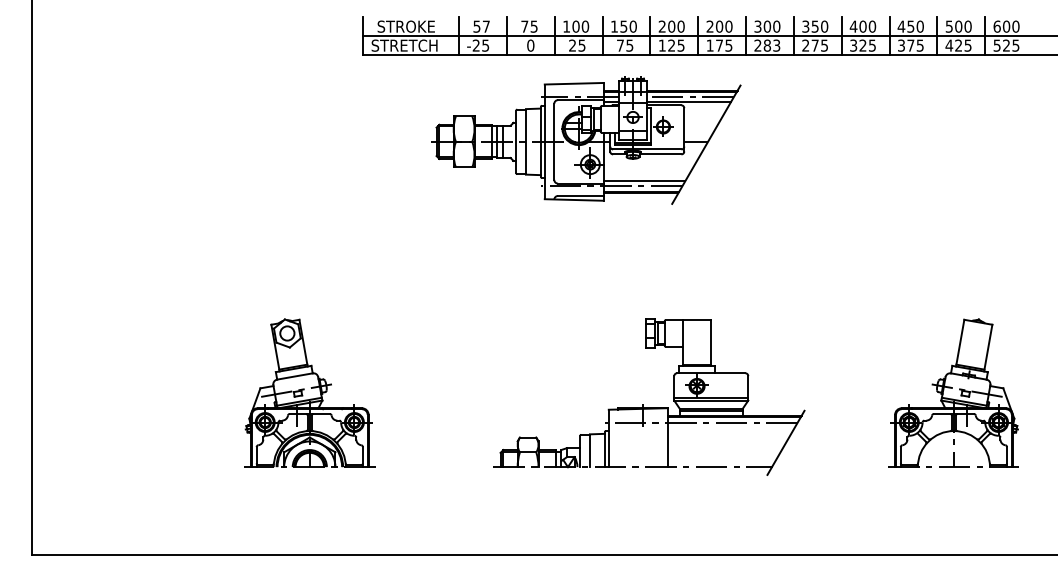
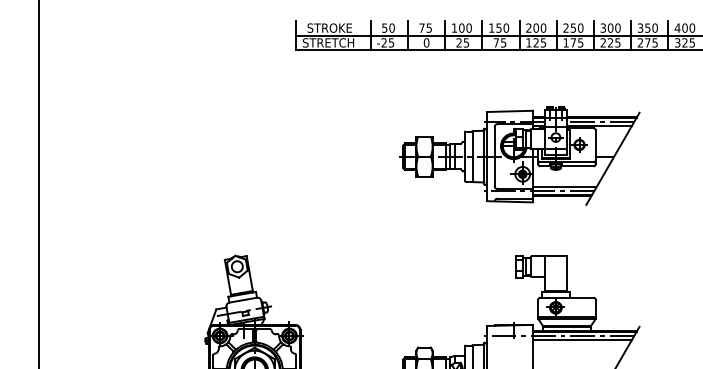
text: (486, 26) -> (392, 27), 57 -> 50
text: (719, 26) -> (573, 27), 200 -> 250
text: (771, 45) -> (613, 42), 283 -> 225
part: (586, 140) -> (519, 155), moved
line: (730, 427) -> (581, 339), added

